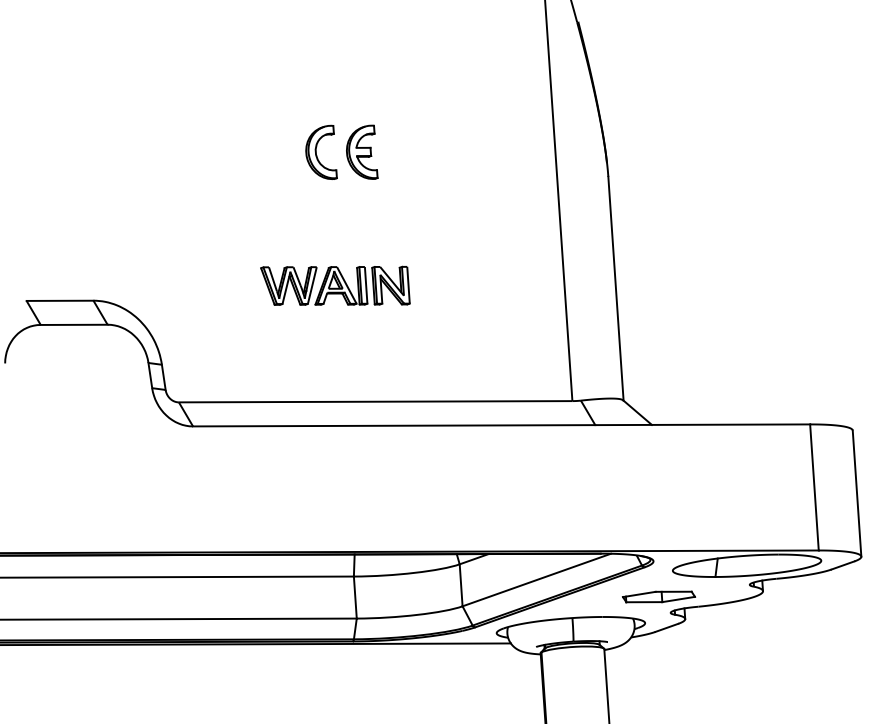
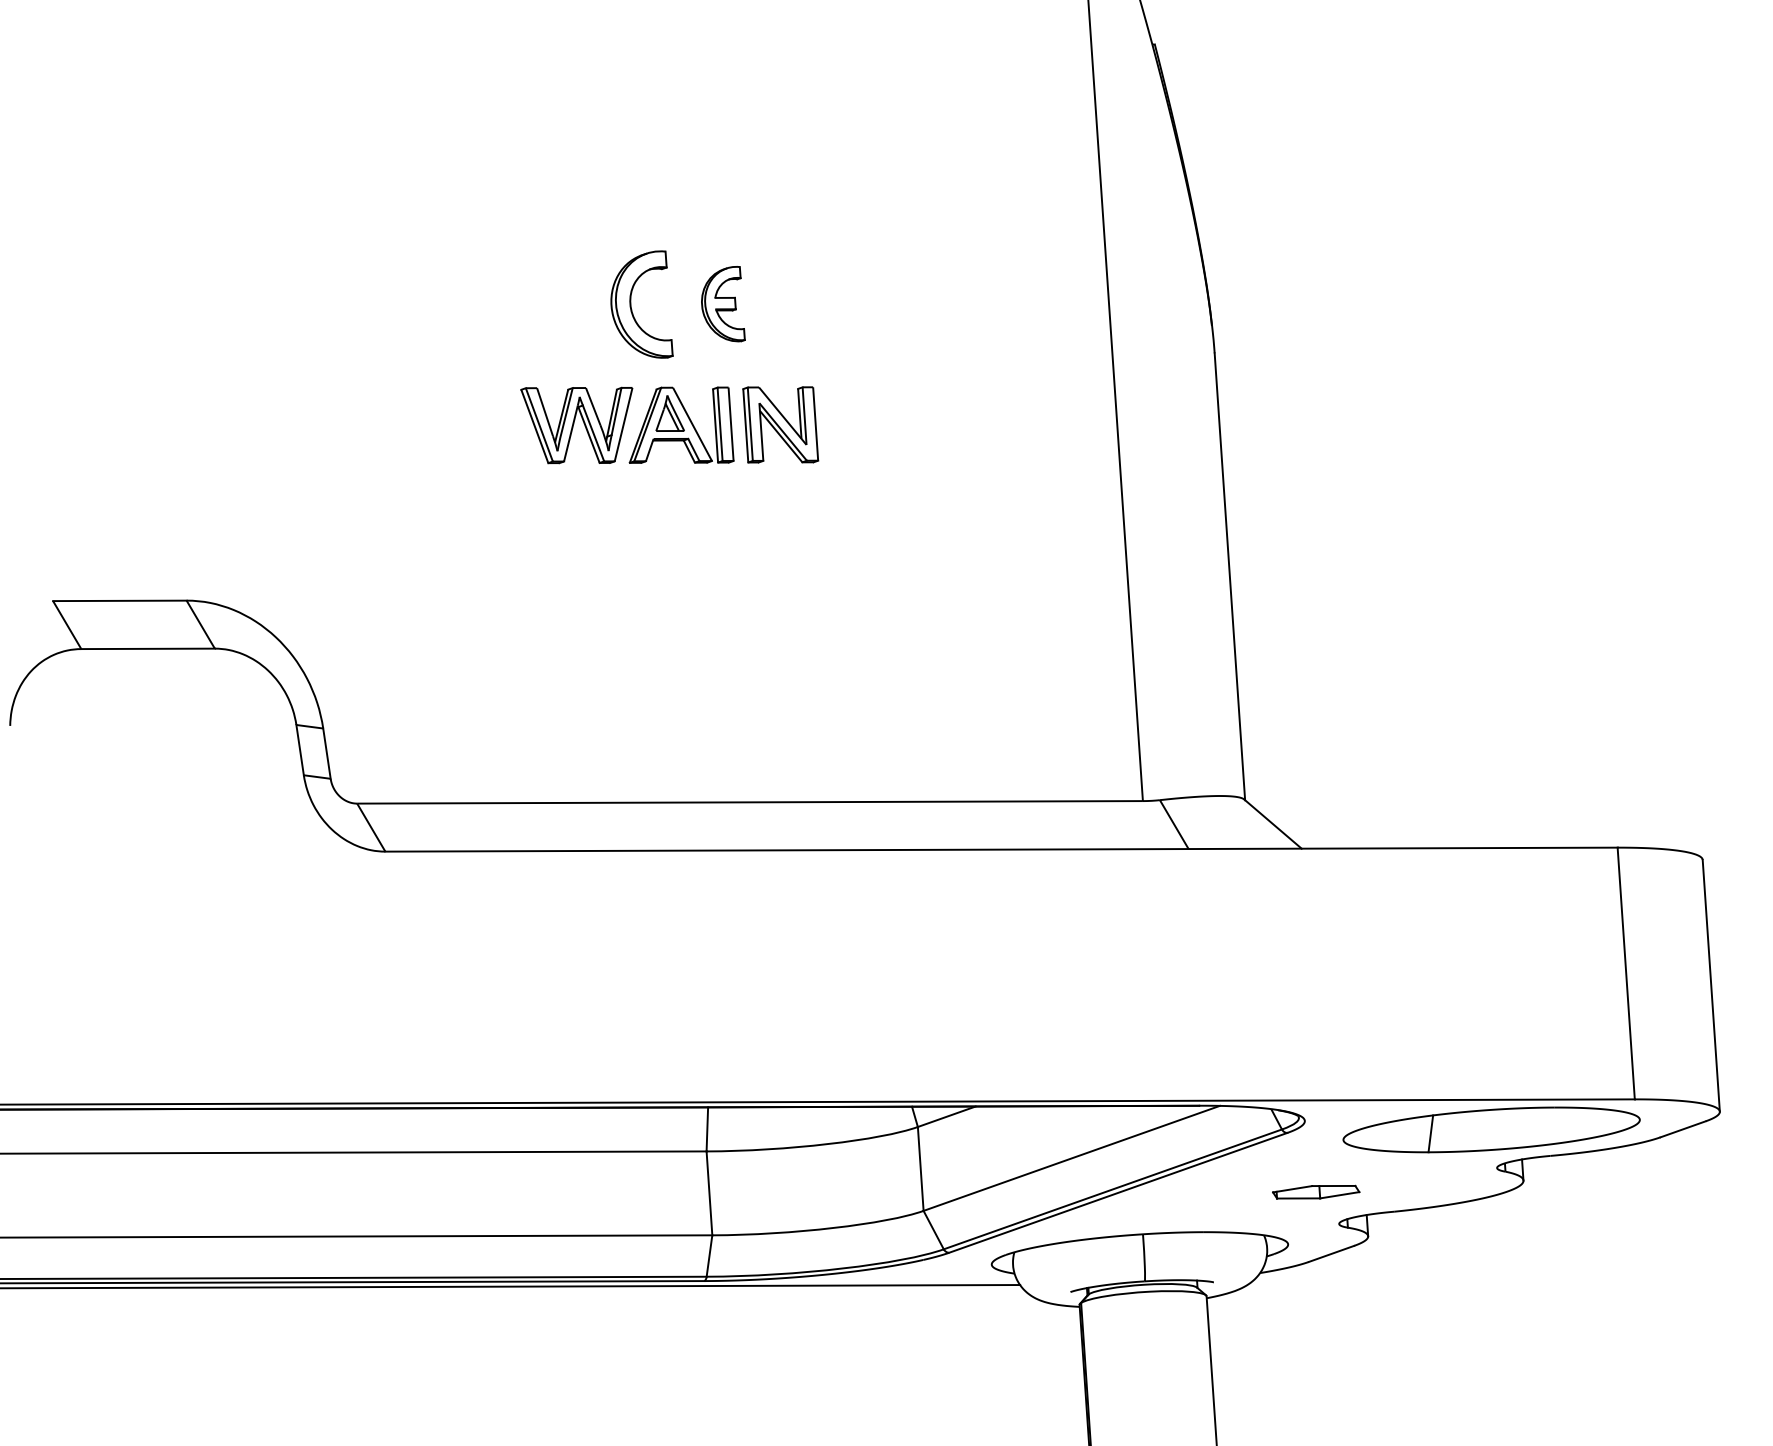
part: (362, 151) -> (723, 302), size x0.7
part: (335, 285) -> (669, 424), moved
part: (659, 596) -> (1316, 1191), size x0.6

